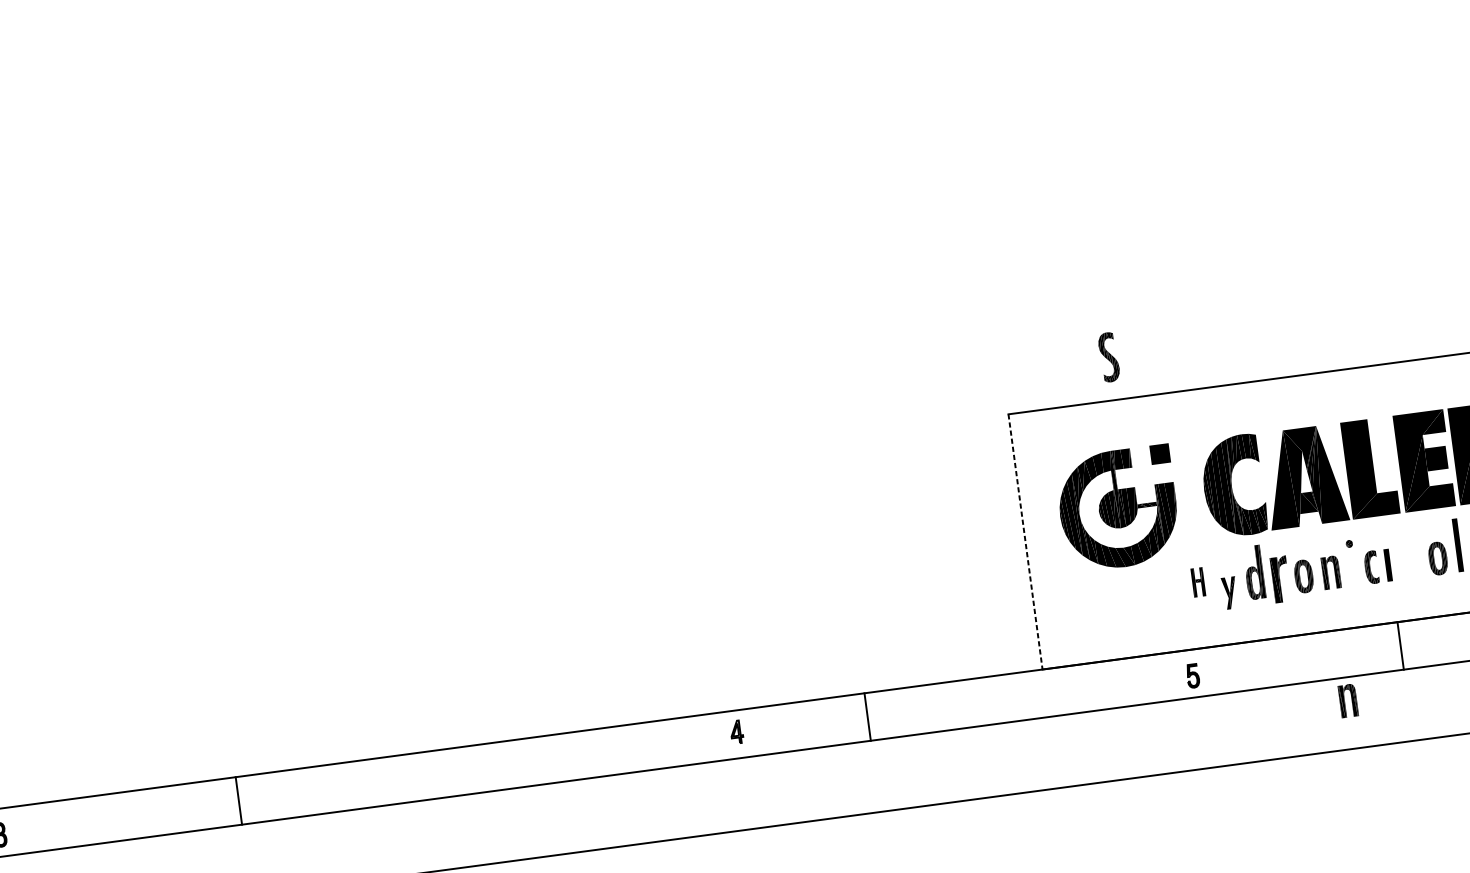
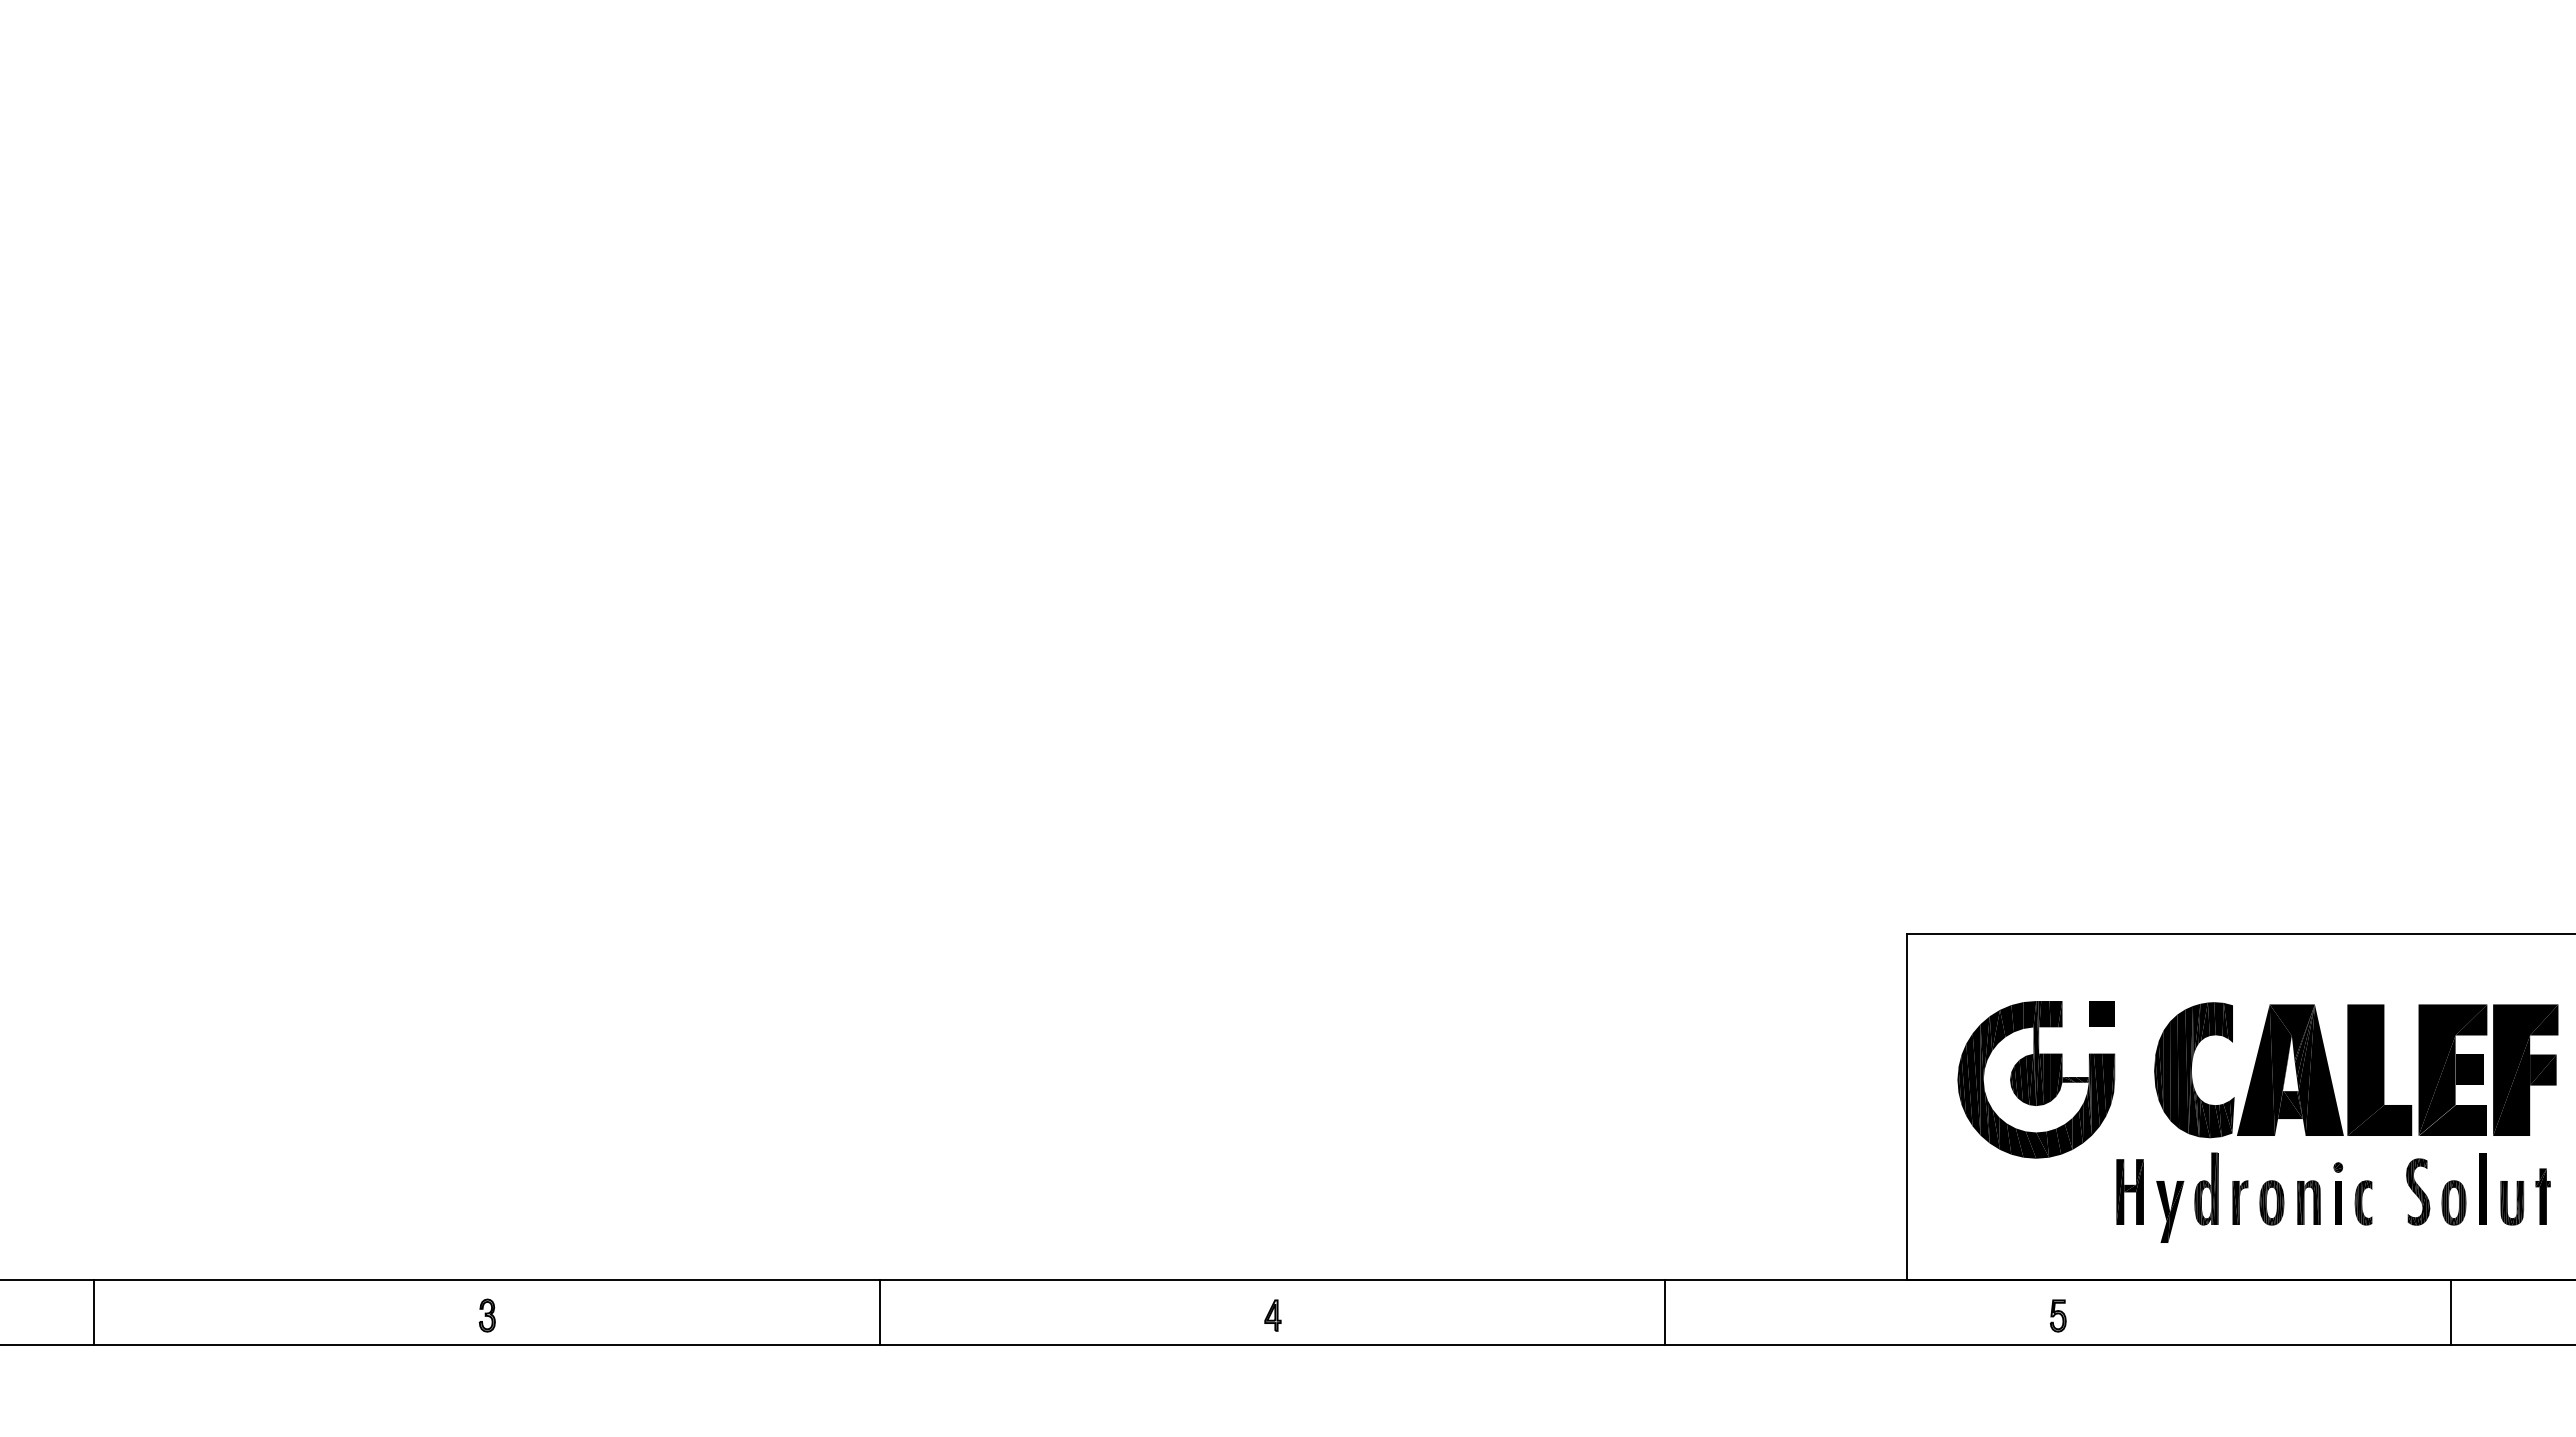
part: (1109, 356) -> (2418, 1191), moved
line: (1025, 542) -> (1906, 1107), dashed -> solid
part: (1388, 564) -> (2338, 1202), moved
part: (1280, 579) -> (2240, 1202), size x0.71
part: (1197, 582) -> (2129, 1191), size x1.67
part: (1230, 592) -> (2170, 1211), size x1.43
line: (1400, 645) -> (2450, 1312), moved
part: (1192, 675) -> (2057, 1315), moved
part: (1347, 700) -> (2308, 1376), removed
part: (736, 732) -> (1272, 1315), moved
line: (238, 800) -> (879, 1312), moved

